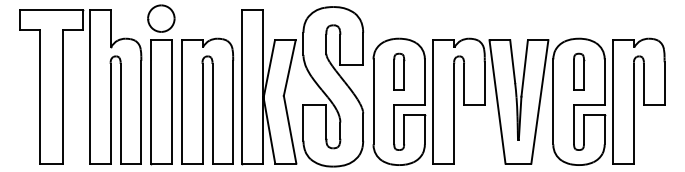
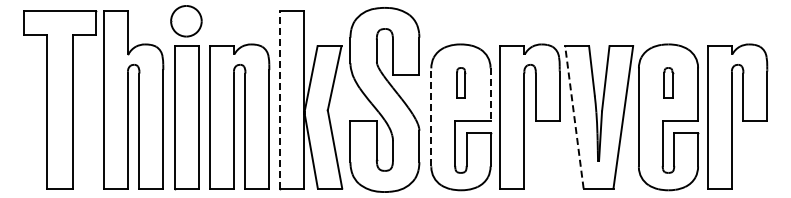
part: (399, 71) -> (461, 82), size x0.7
part: (579, 71) -> (668, 82), size x0.7
line: (424, 82) -> (490, 94), solid -> dashed
line: (241, 86) -> (279, 99), solid -> dashed
line: (373, 101) -> (431, 116), solid -> dashed
line: (497, 102) -> (574, 117), solid -> dashed

